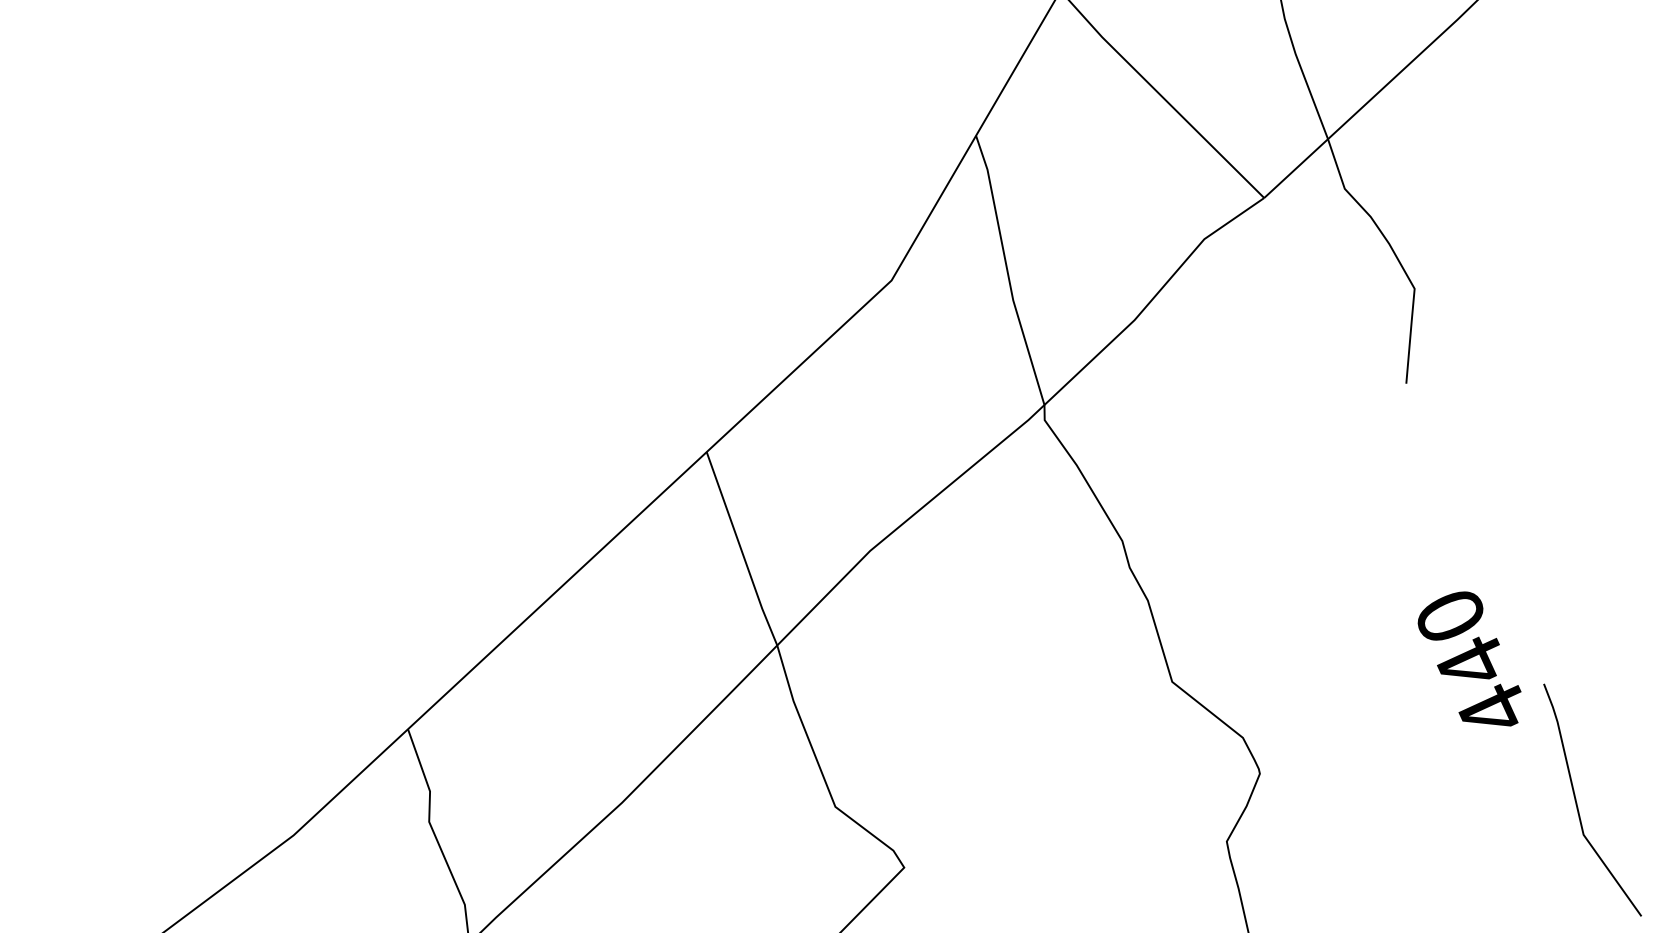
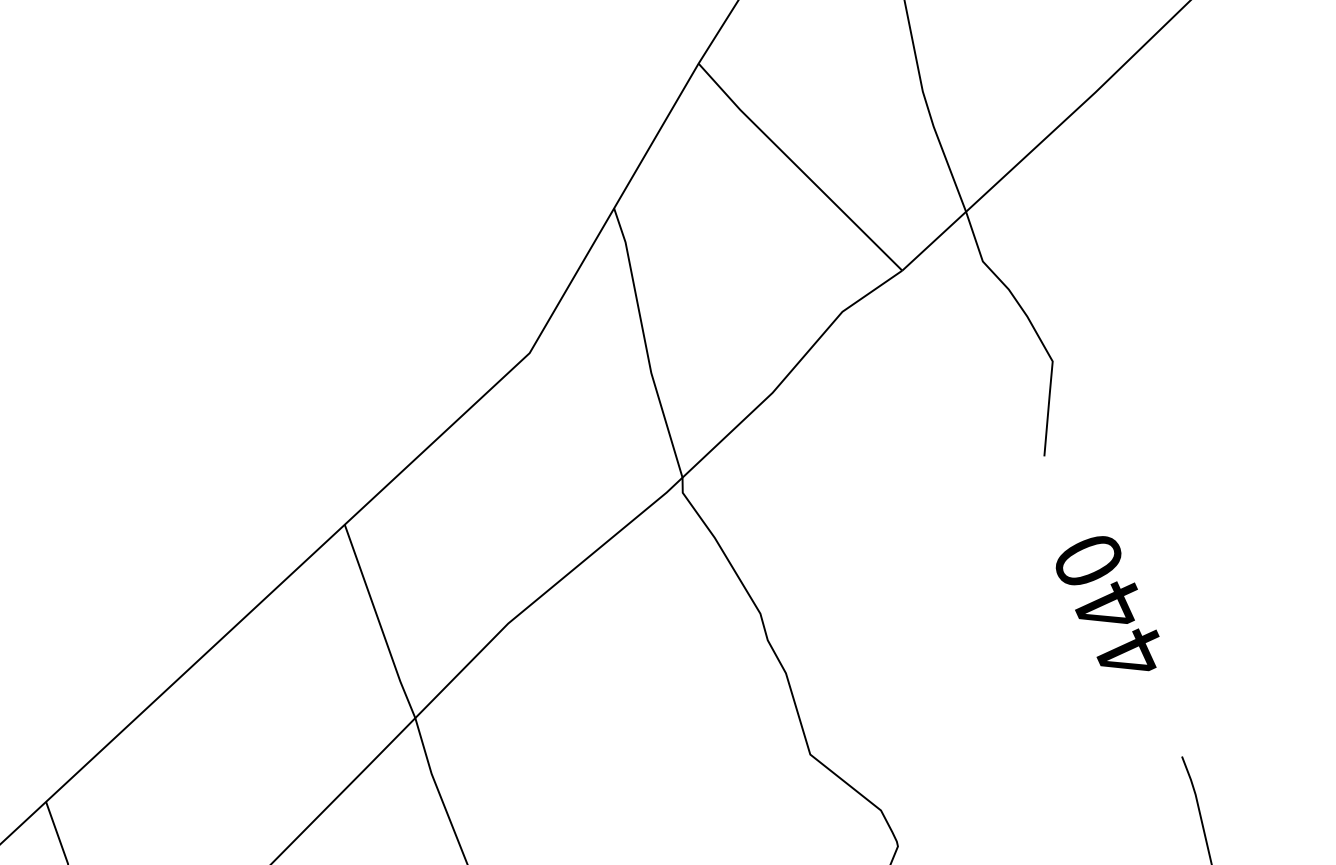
text: (1469, 658) -> (1107, 603), moved

